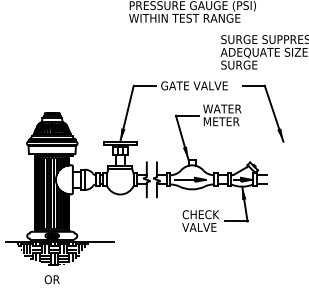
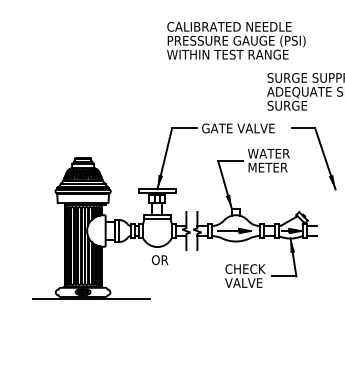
hatch: (54, 253) -> (85, 311), removed
text: (52, 279) -> (160, 259), moved

